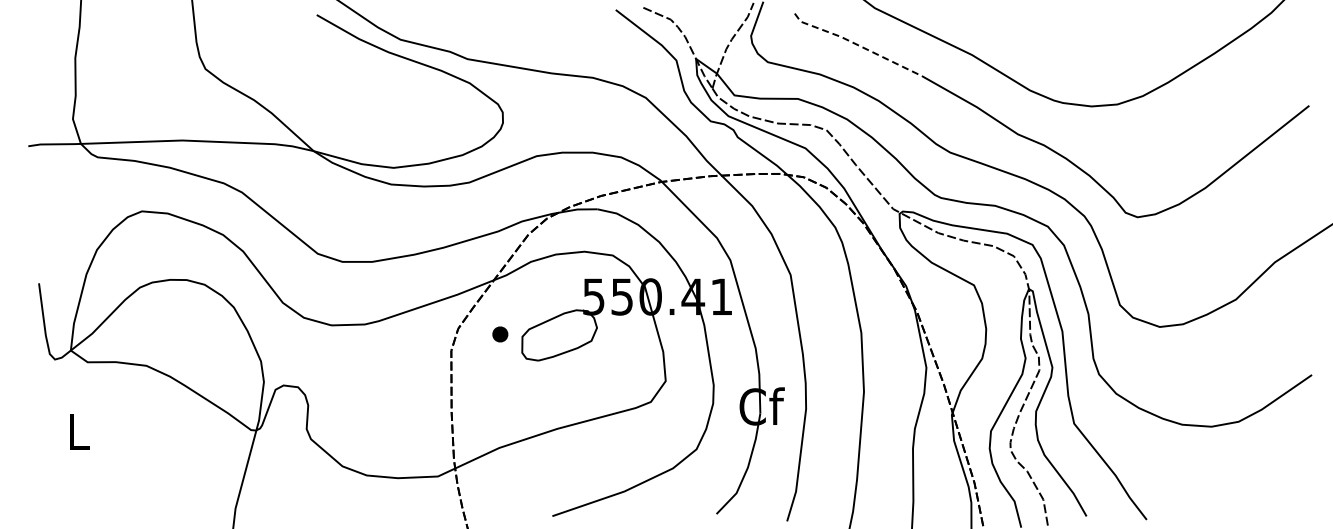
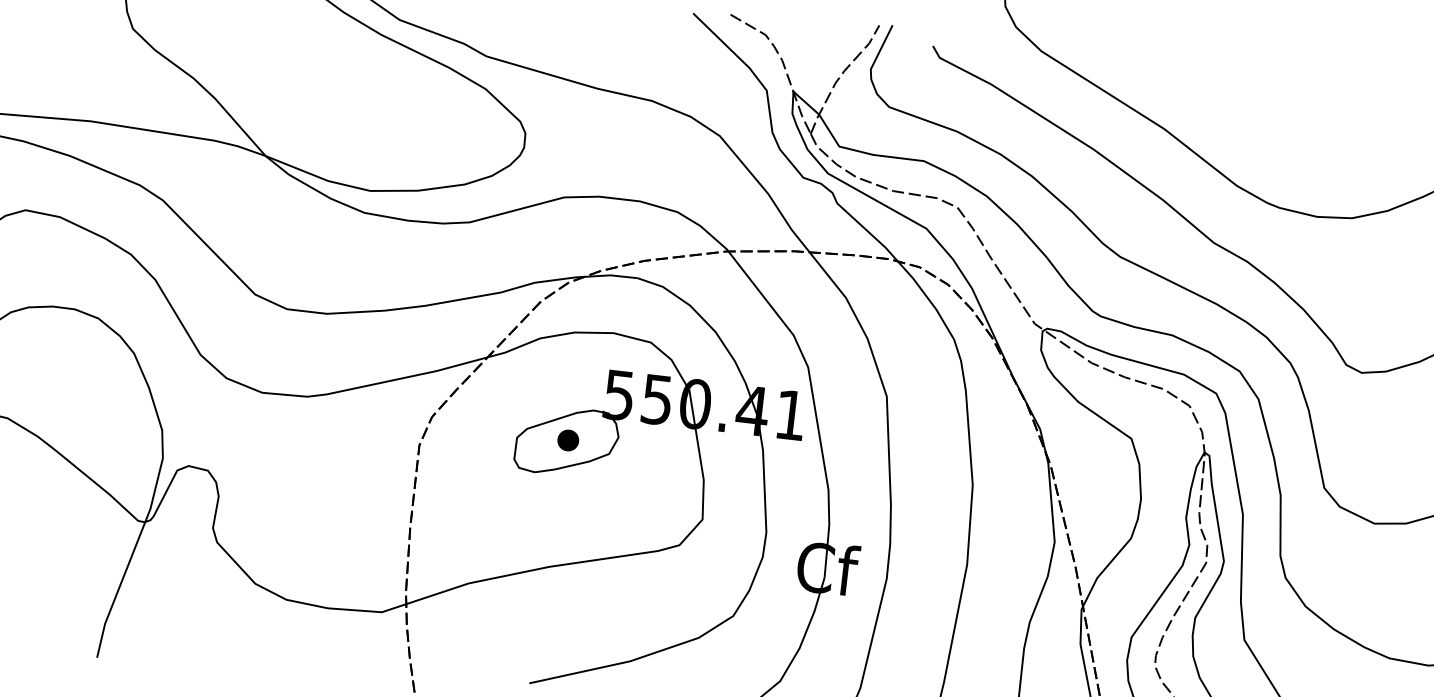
line: (856, 44) -> (1011, 97), dashed -> solid
part: (500, 334) -> (568, 440), moved

